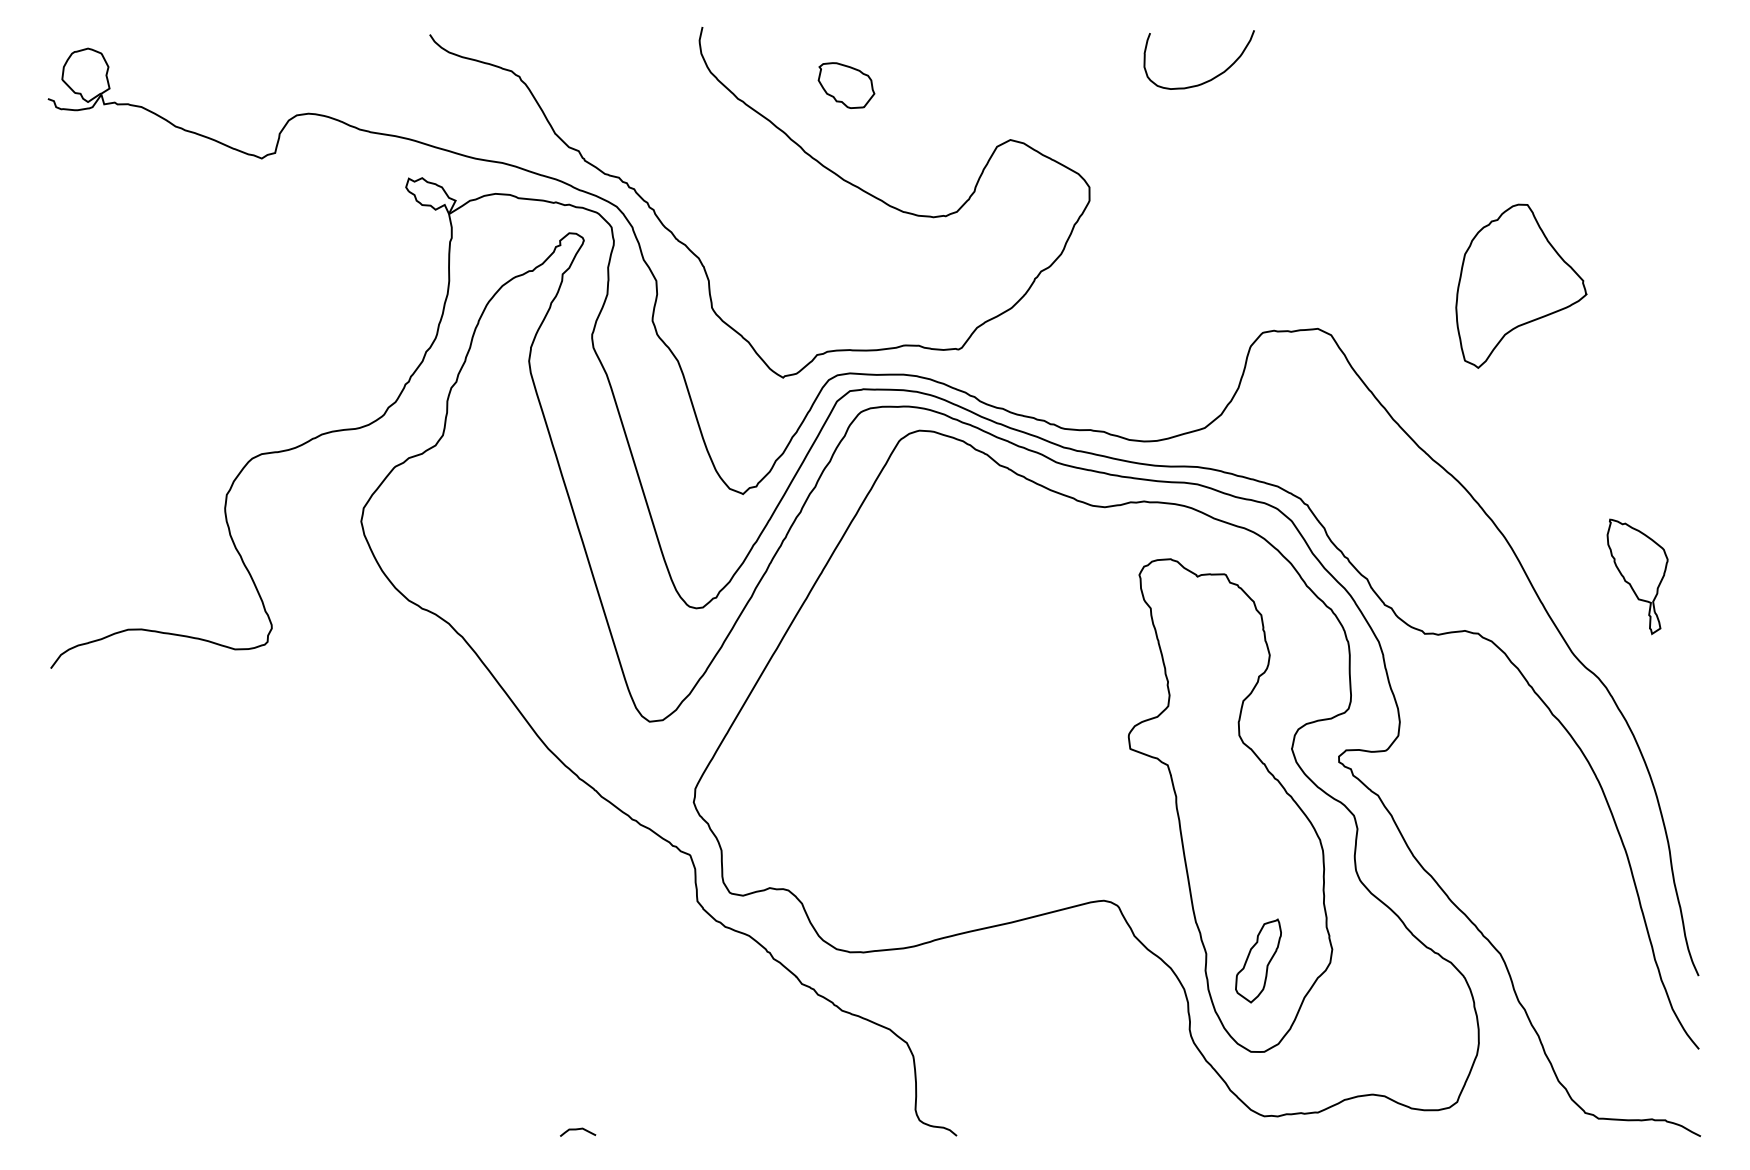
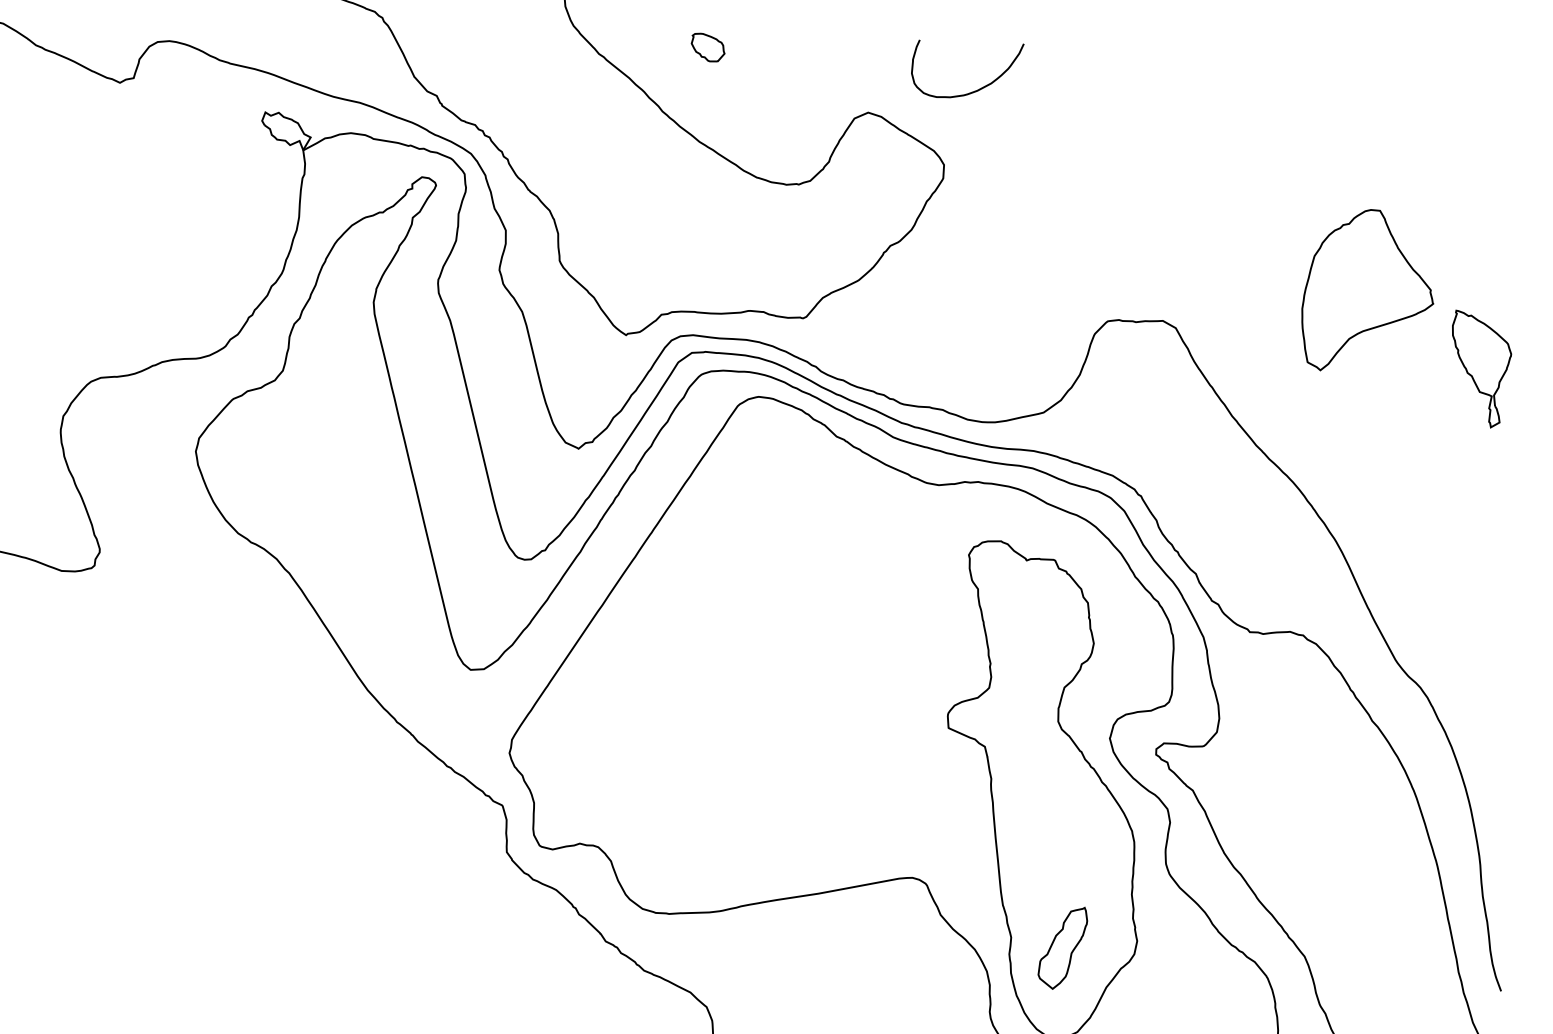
curve: (1209, 79) -> (976, 90), moved
part: (846, 85) -> (708, 47), size x0.6
part: (1637, 576) -> (1480, 369), moved

